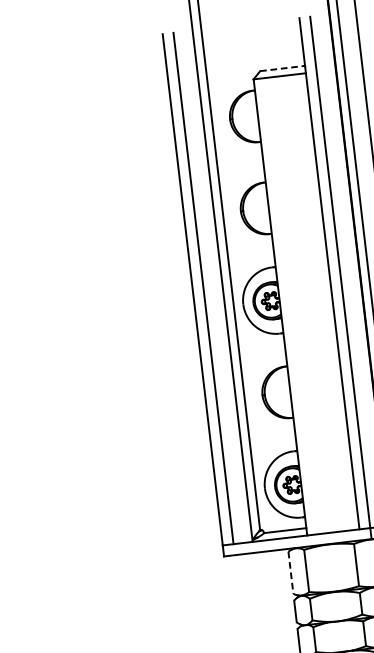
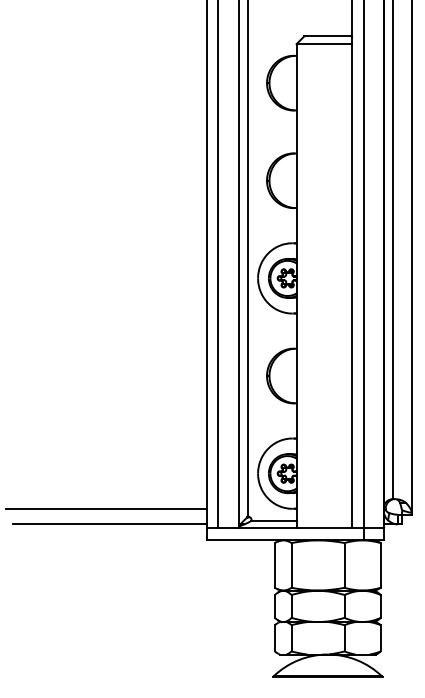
line: (282, 68) -> (328, 36), dashed -> solid
line: (125, 537) -> (105, 508), added
line: (130, 552) -> (109, 524), added
line: (290, 572) -> (274, 565), dashed -> solid

